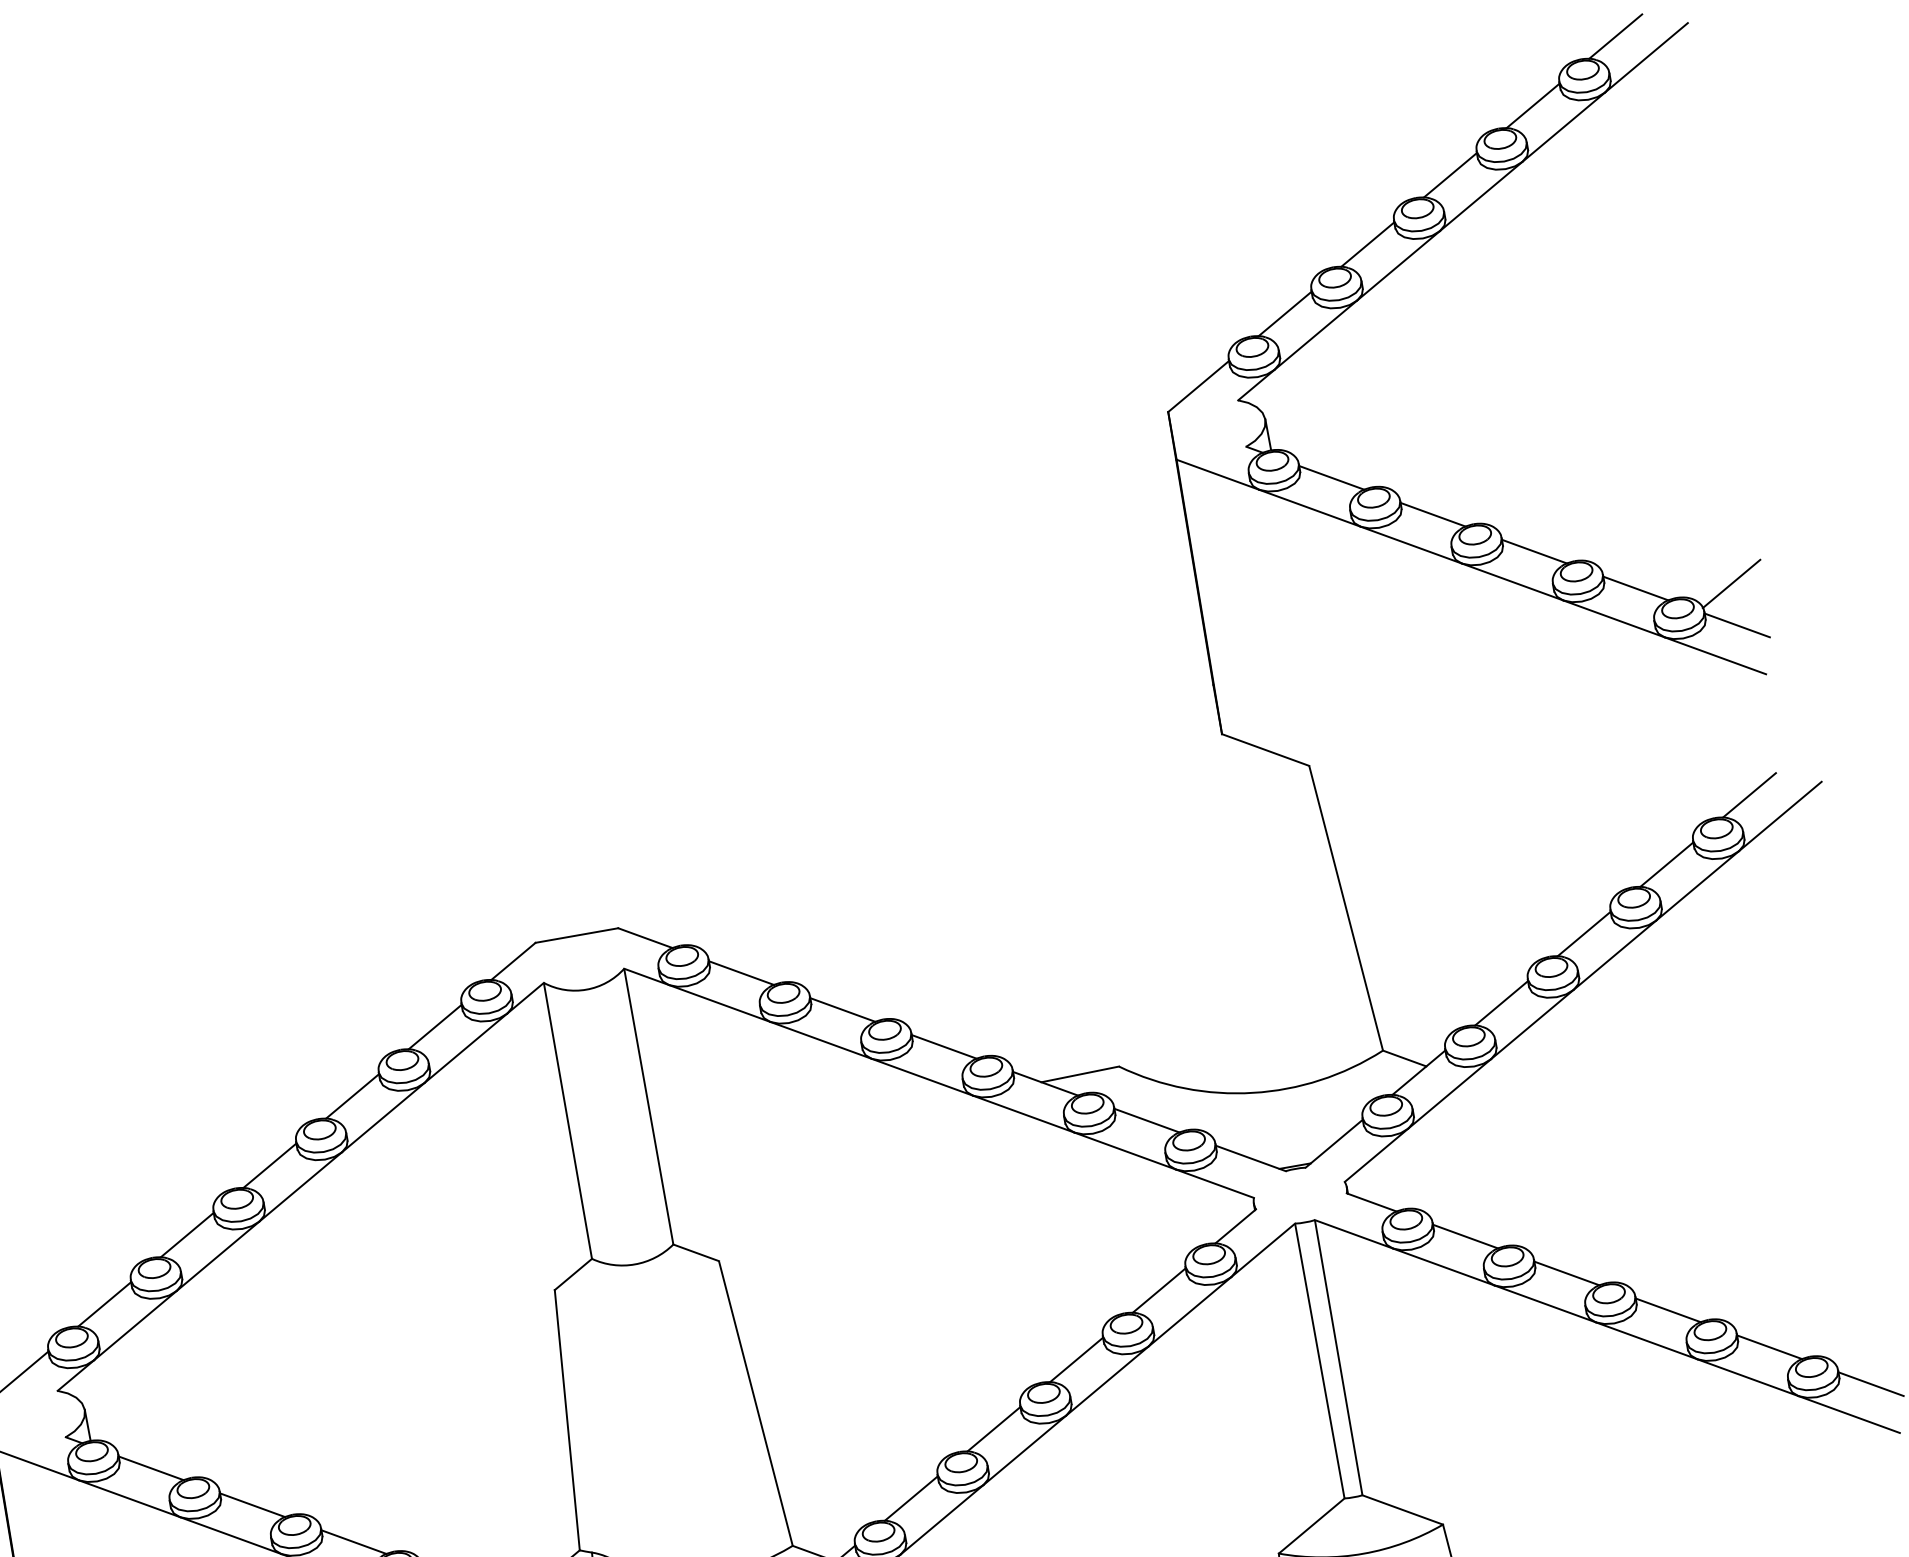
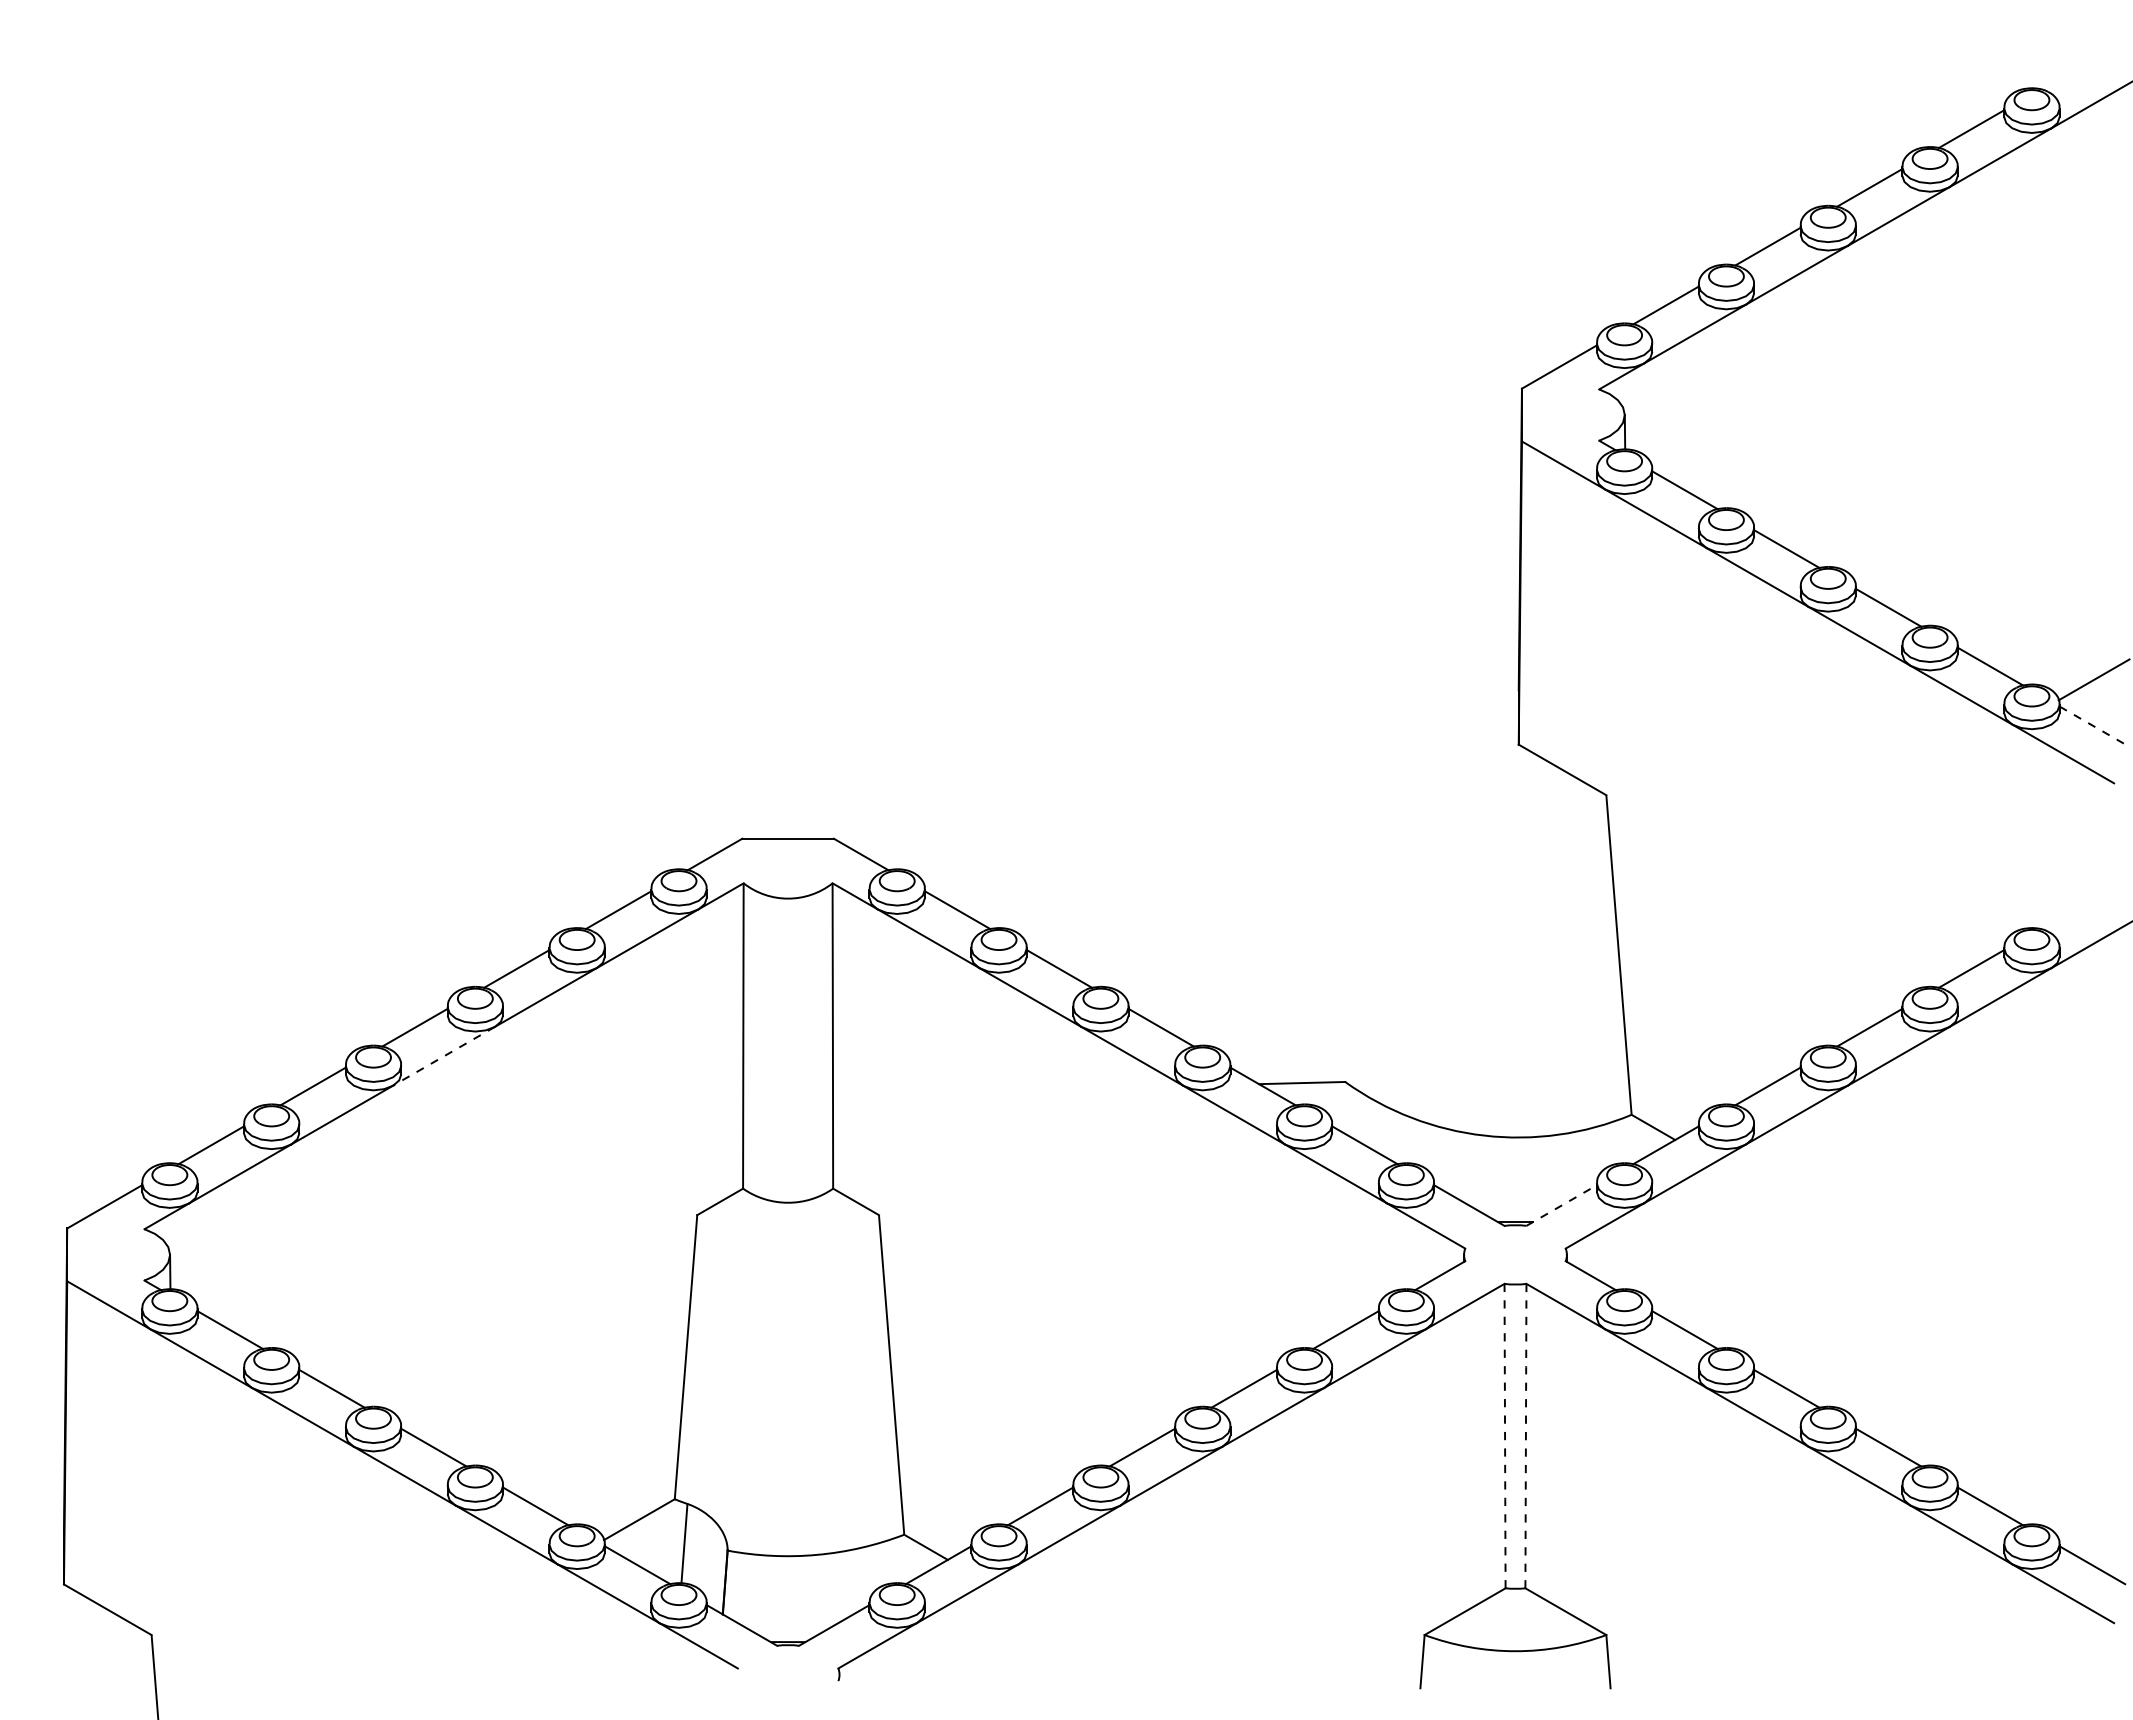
line: (1614, 36) -> (2072, 70), removed
line: (1737, 625) -> (2092, 725), solid -> dashed
line: (1748, 794) -> (2072, 909), removed
line: (1334, 1143) -> (1561, 1205), solid -> dashed
line: (301, 1187) -> (444, 1056), solid -> dashed
line: (1338, 1357) -> (1525, 1435), solid -> dashed
line: (1320, 1361) -> (1505, 1436), solid -> dashed

